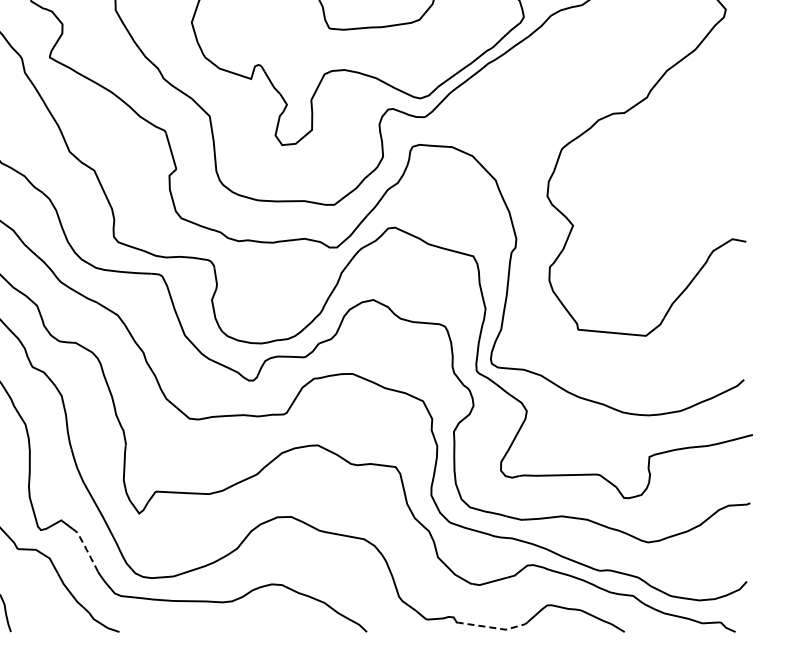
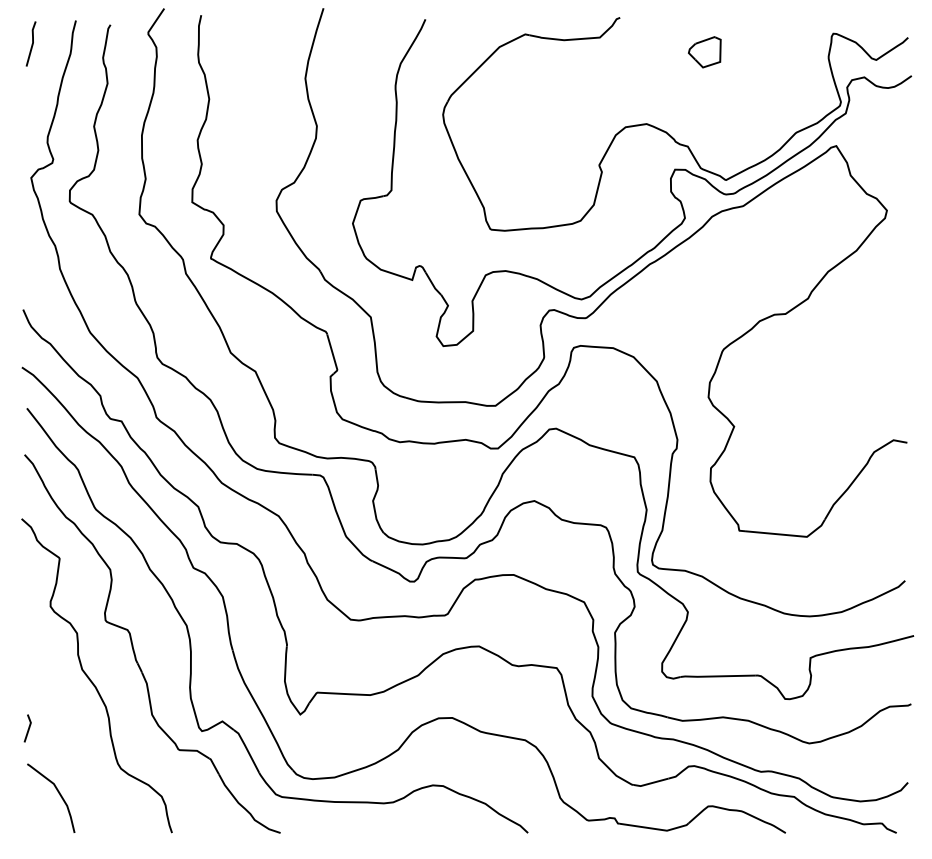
line: (85, 548) -> (246, 749), dashed -> solid
line: (495, 628) -> (656, 829), dashed -> solid

